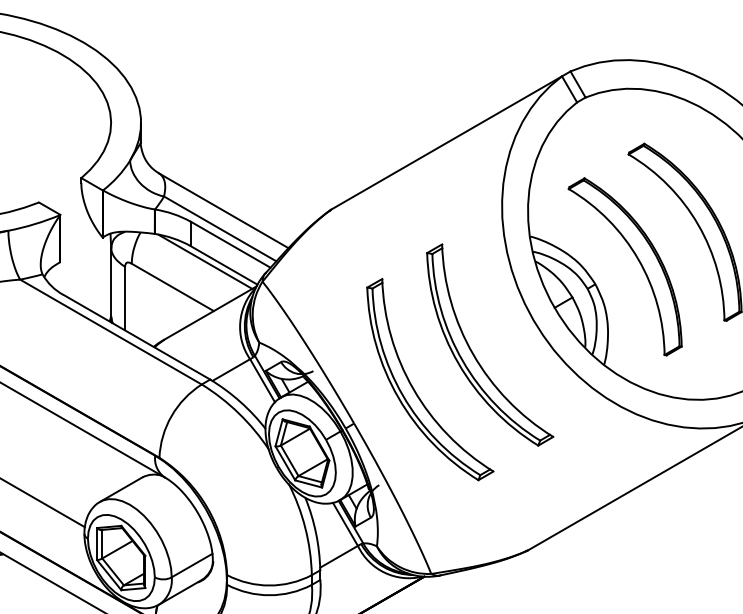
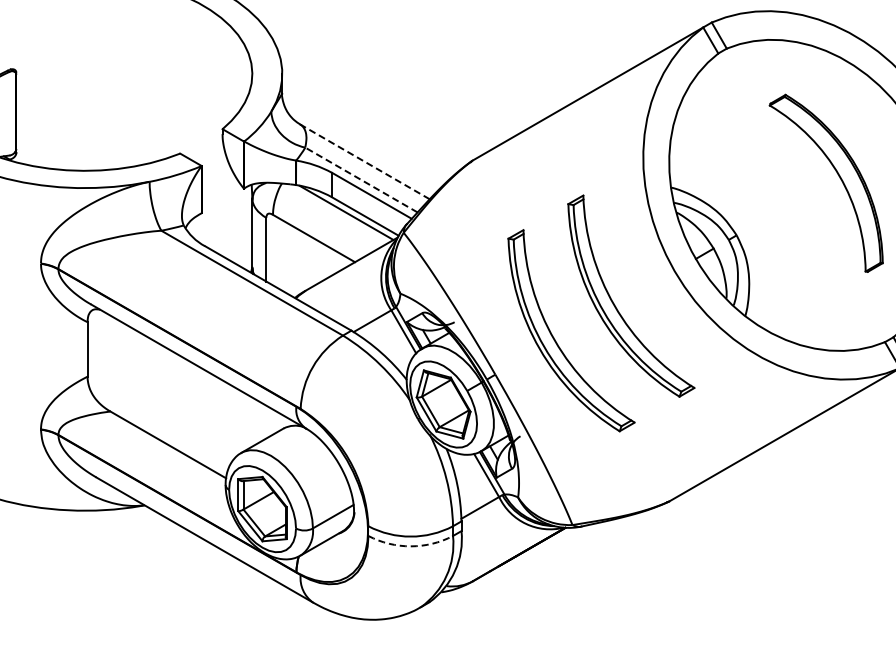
line: (223, 210) -> (364, 161), solid -> dashed
line: (220, 229) -> (361, 180), solid -> dashed
part: (636, 258) -> (777, 209), removed
arc: (269, 595) -> (410, 546), solid -> dashed

